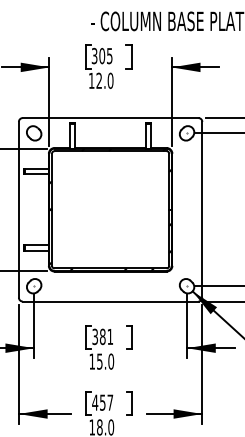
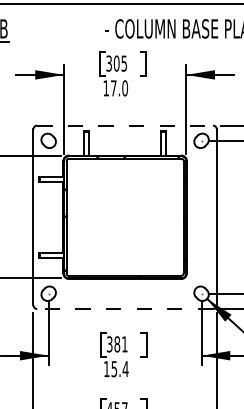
text: (98, 80) -> (113, 88), 12.0 -> 17.0
line: (110, 118) -> (125, 126), solid -> dashed
line: (110, 301) -> (125, 309), solid -> dashed
text: (111, 361) -> (126, 369), 15.0 -> 15.4

